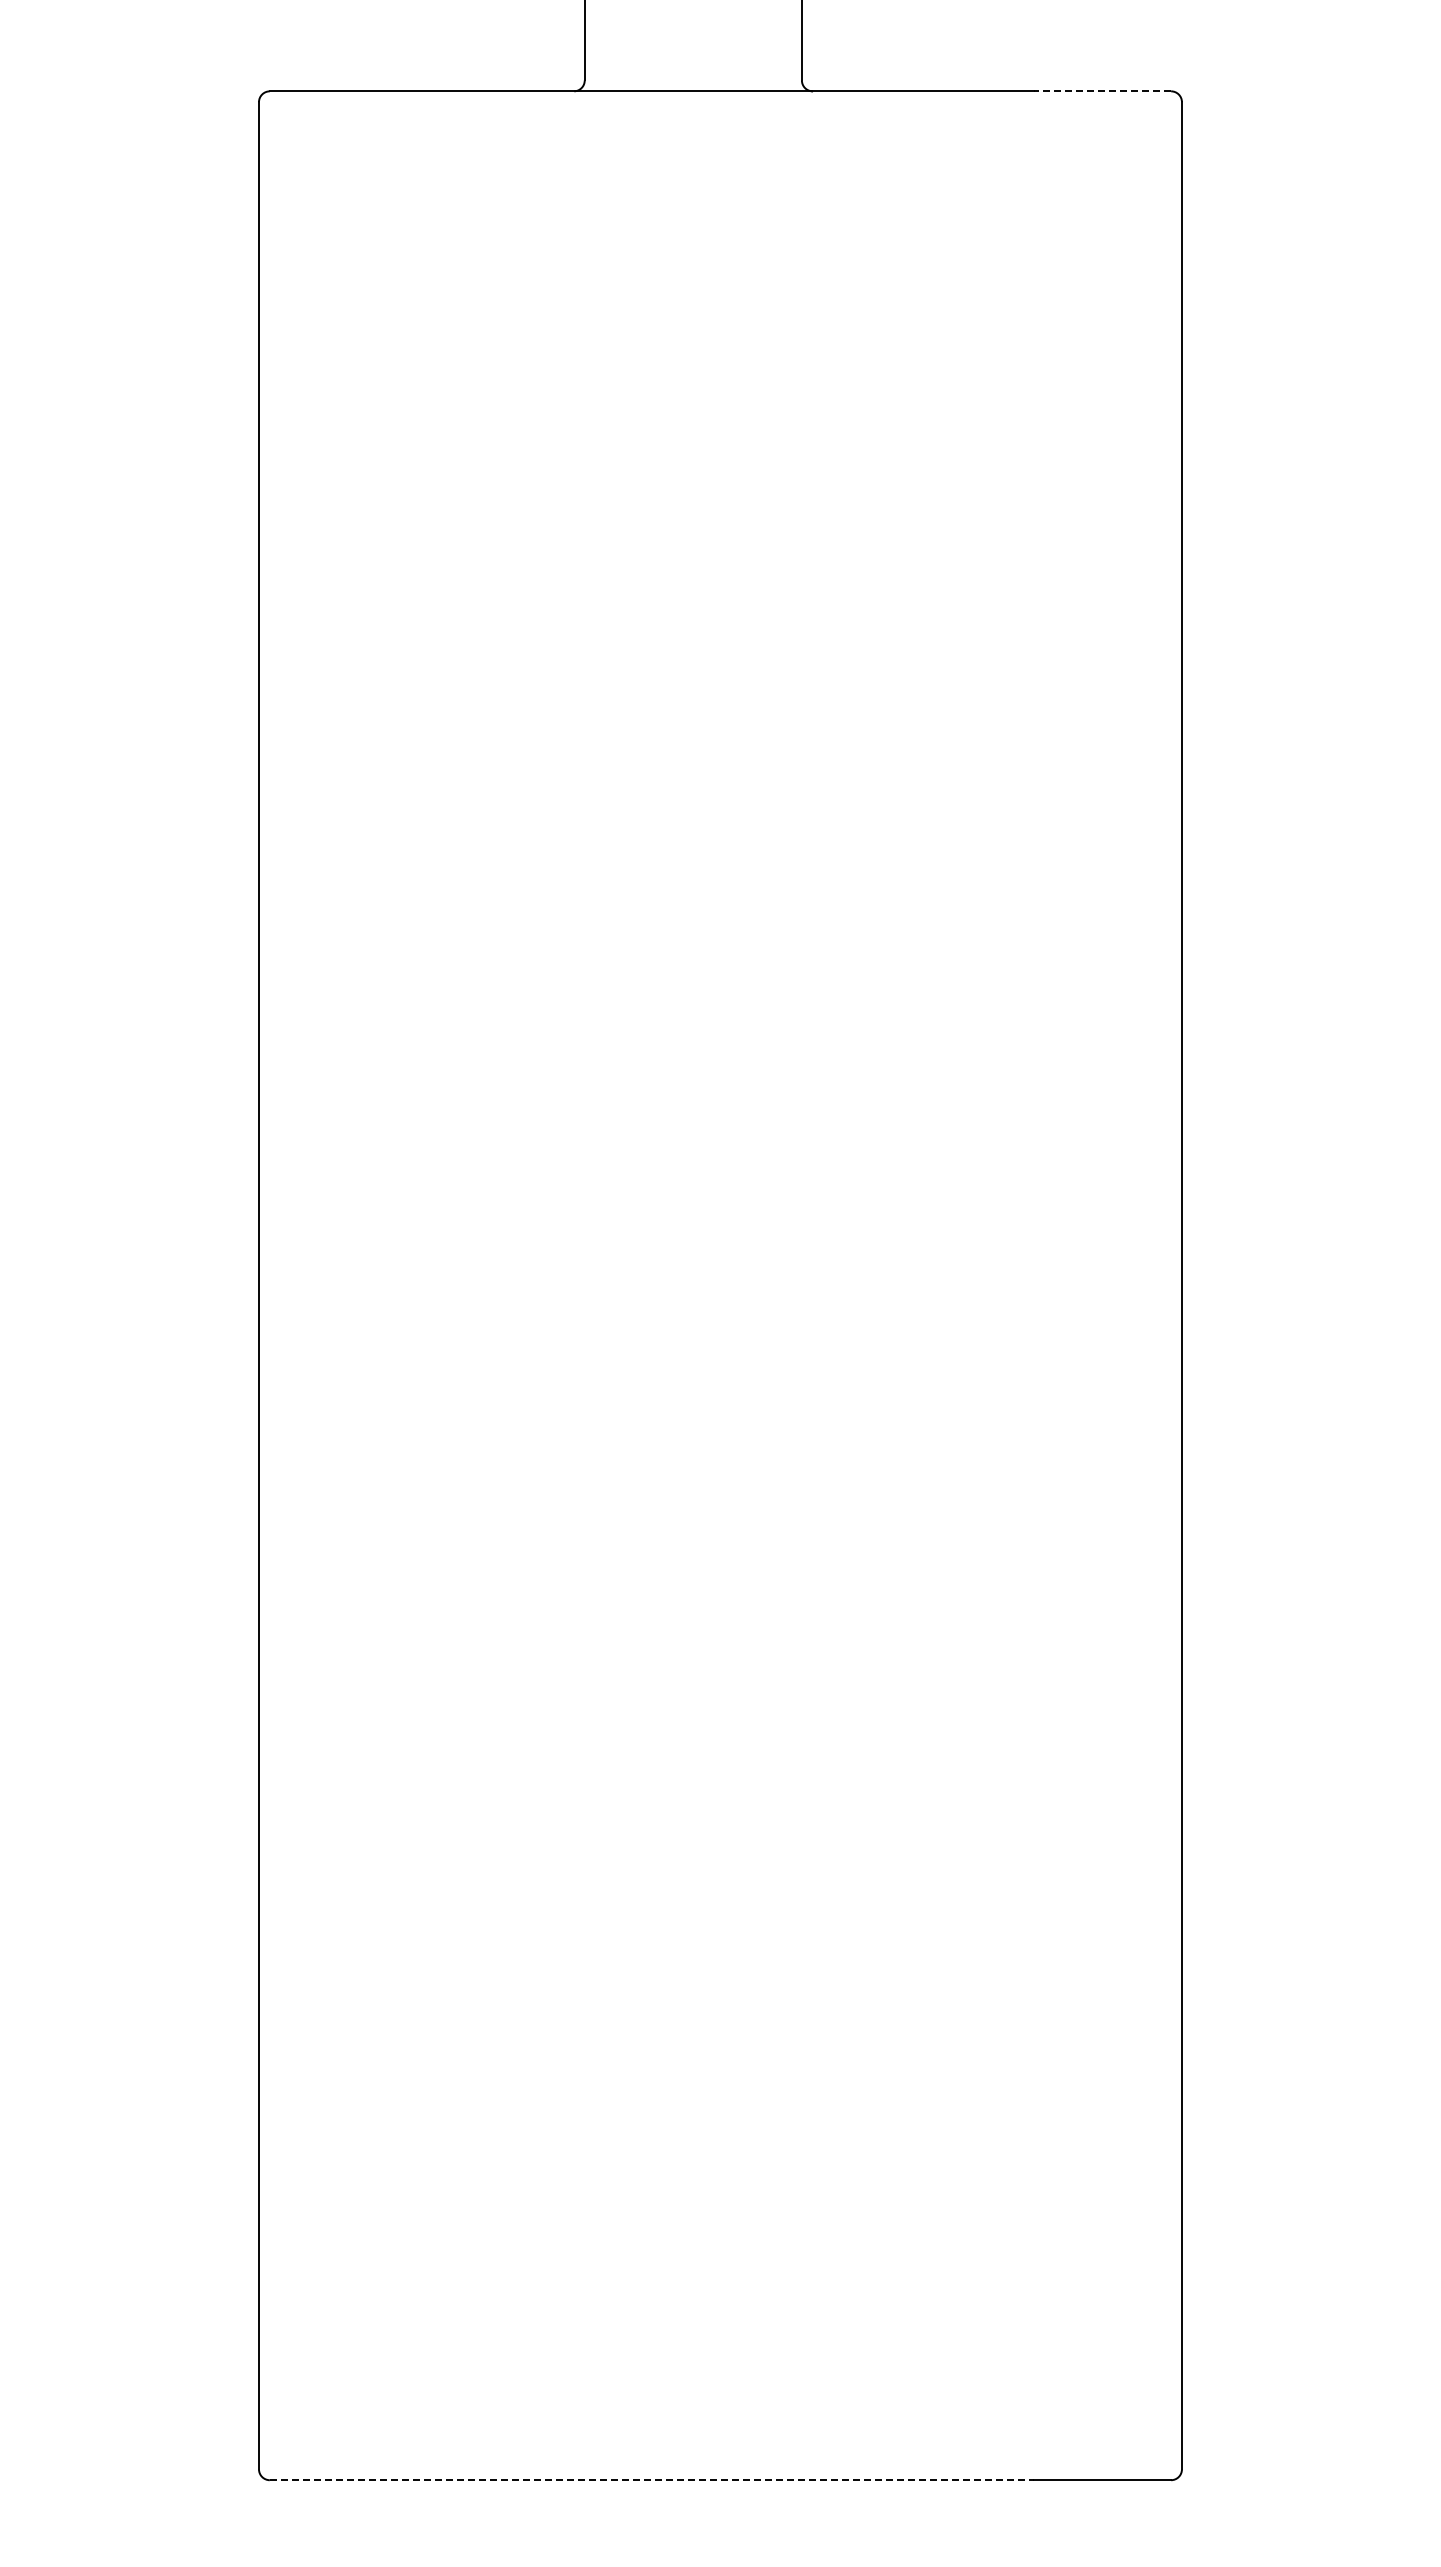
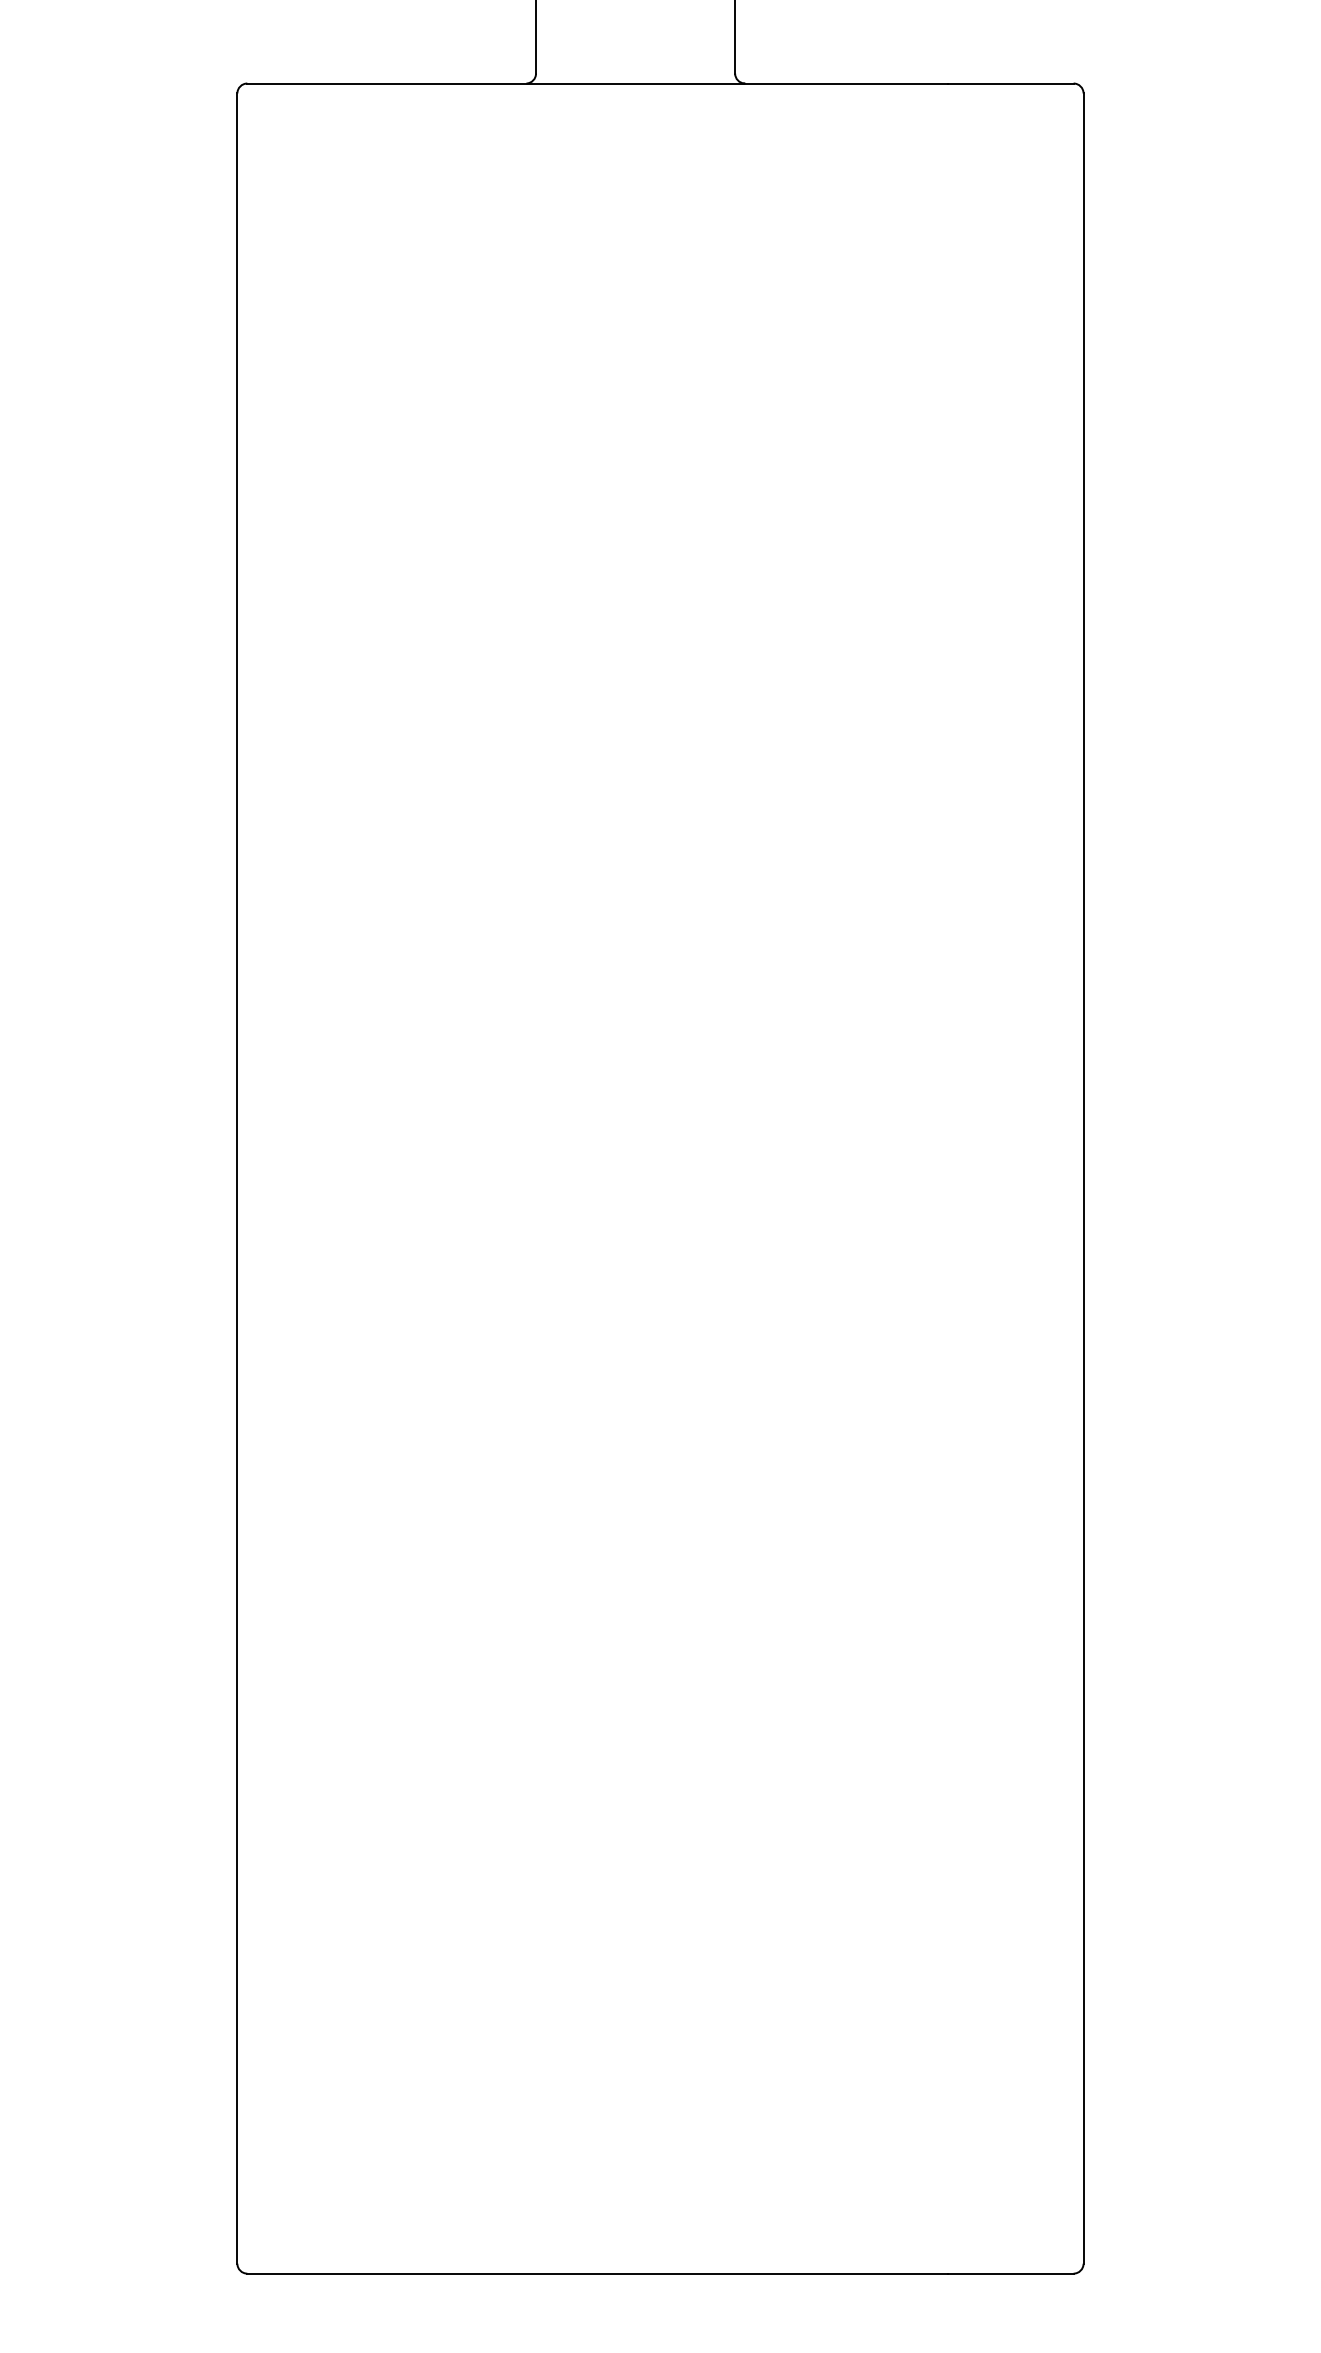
line: (1102, 91) -> (1010, 83), dashed -> solid
line: (652, 2480) -> (598, 2273), dashed -> solid

